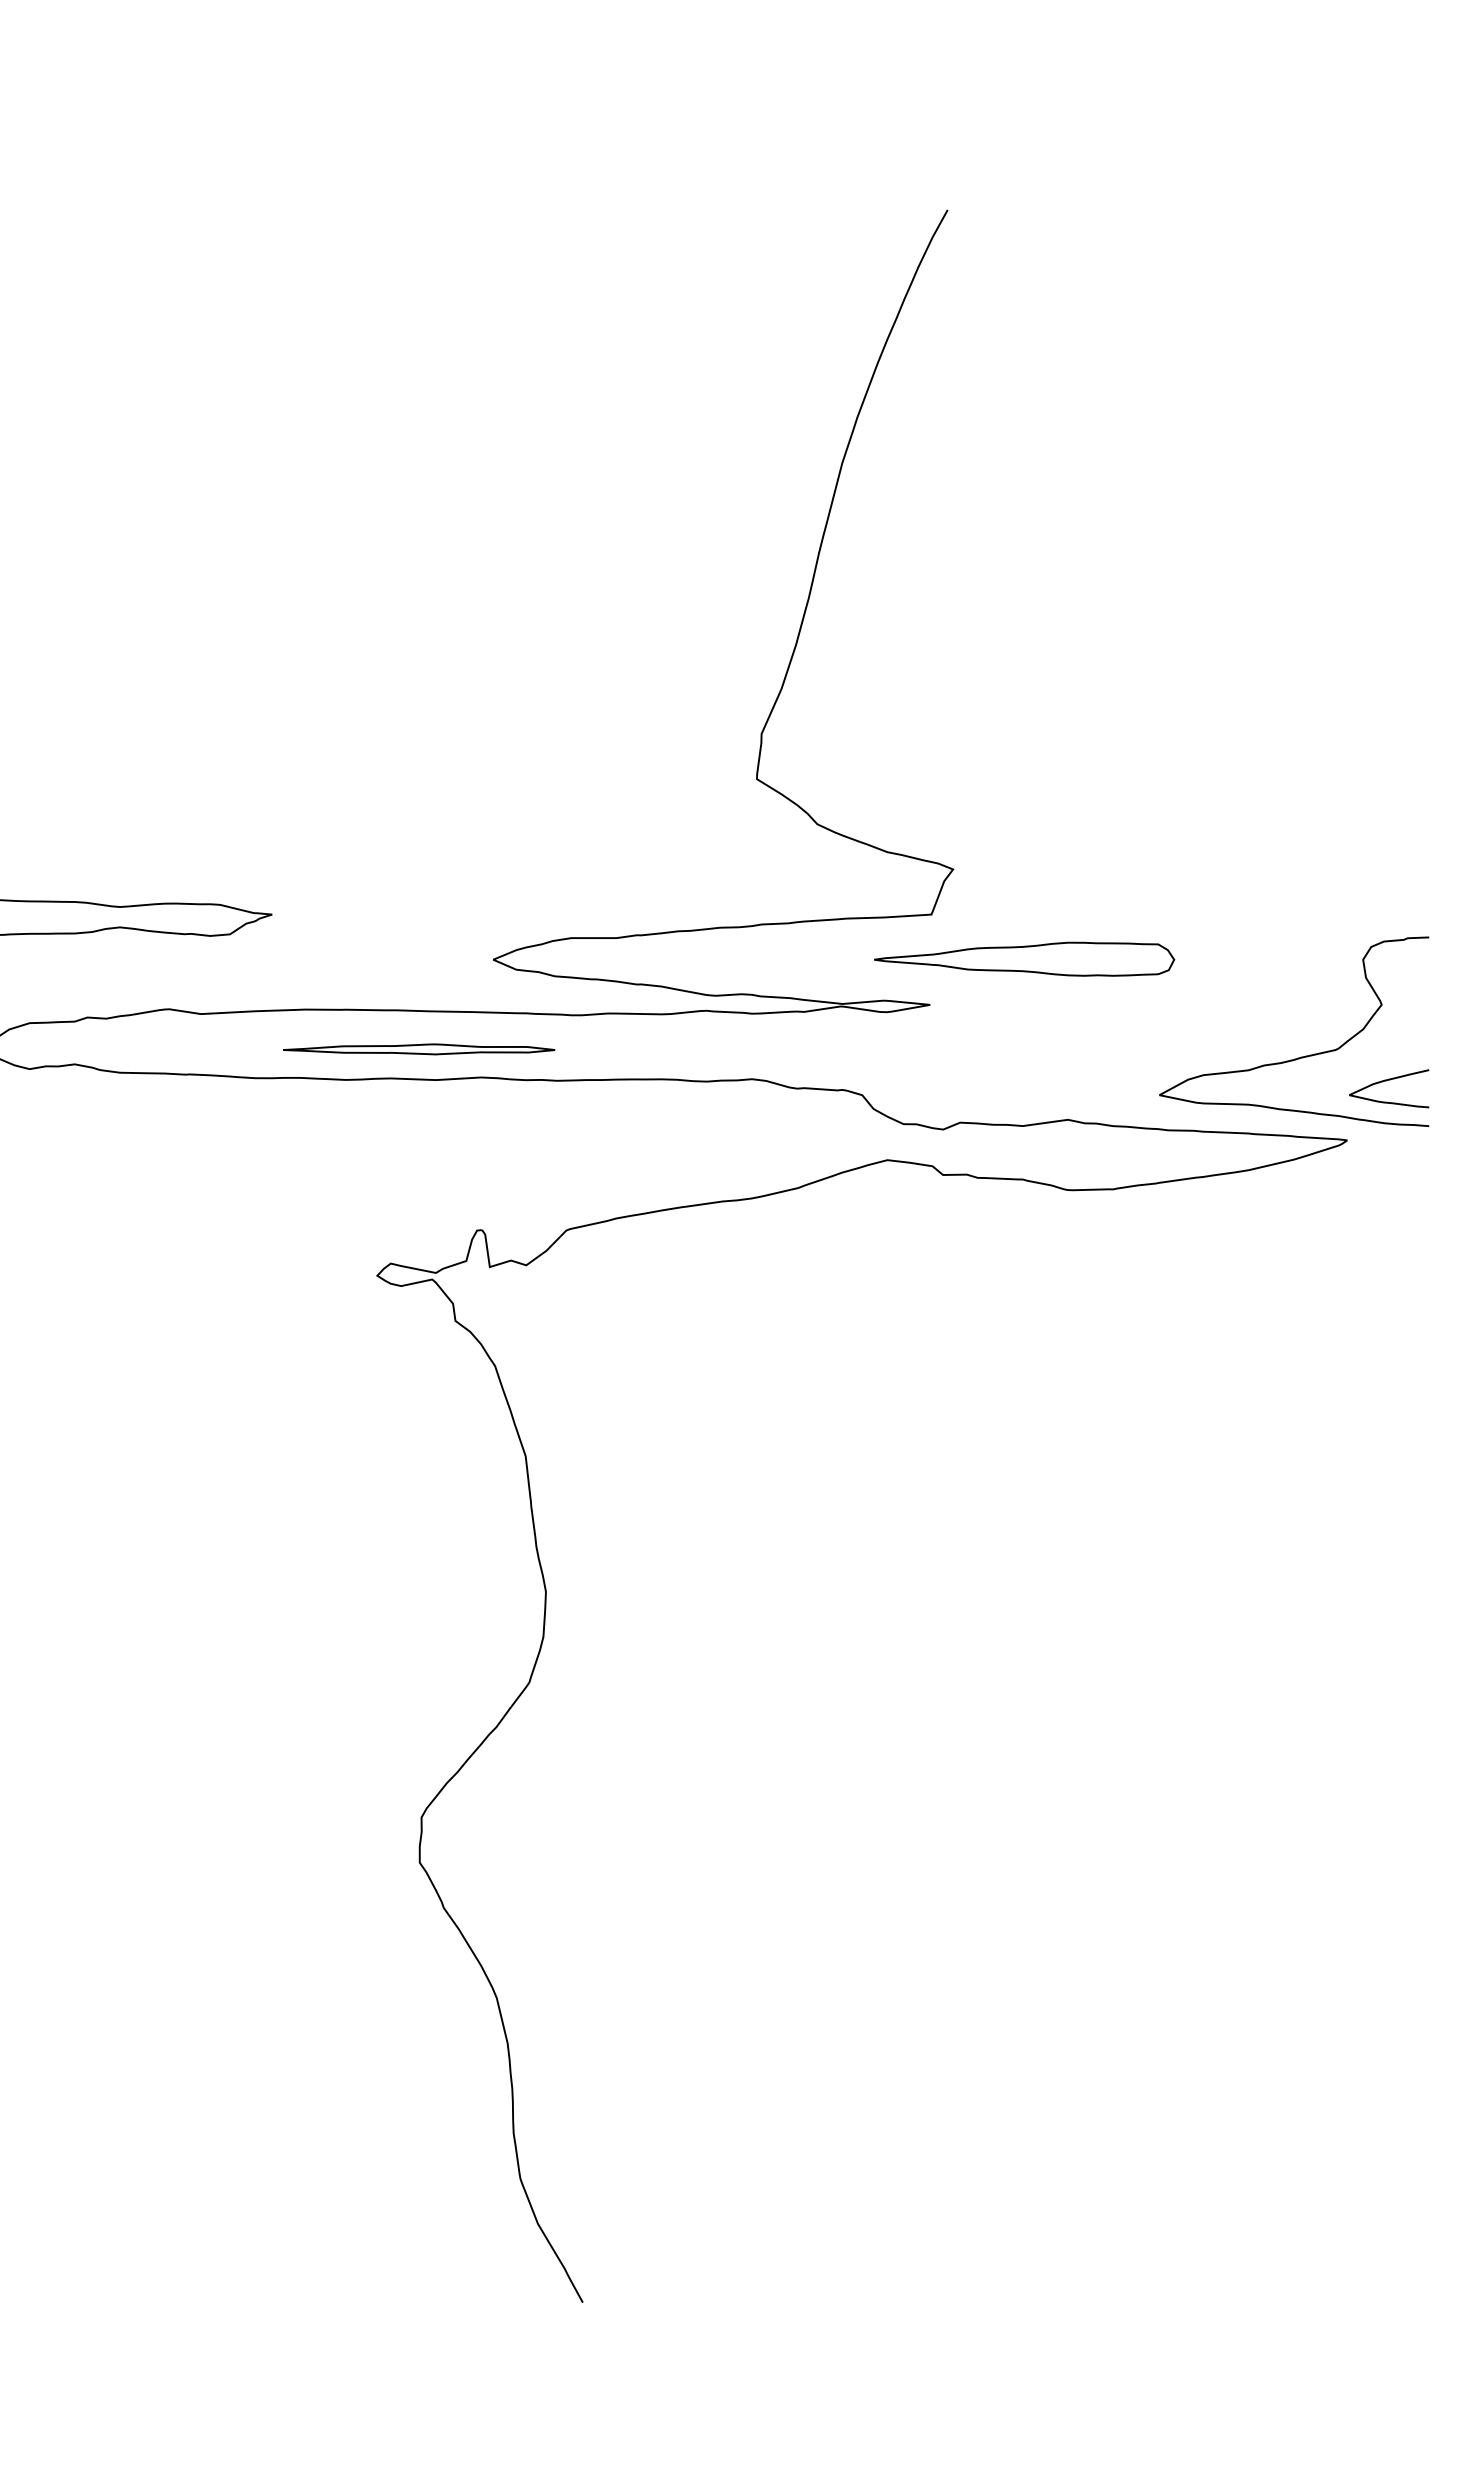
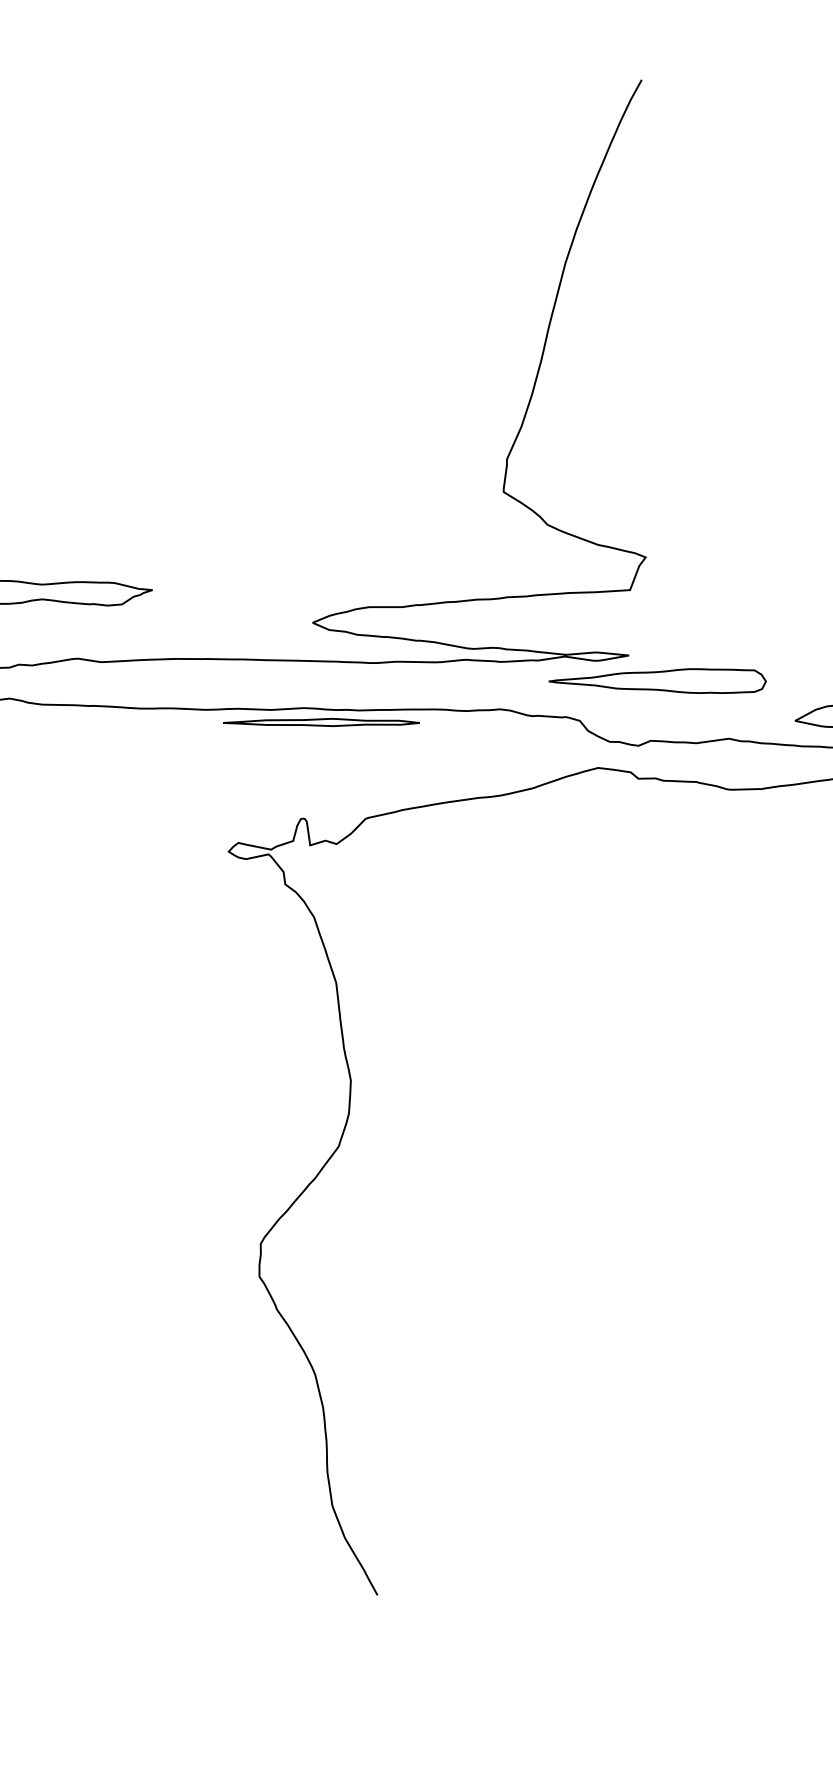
part: (1024, 958) -> (657, 680), moved
part: (419, 1049) -> (321, 722), moved

